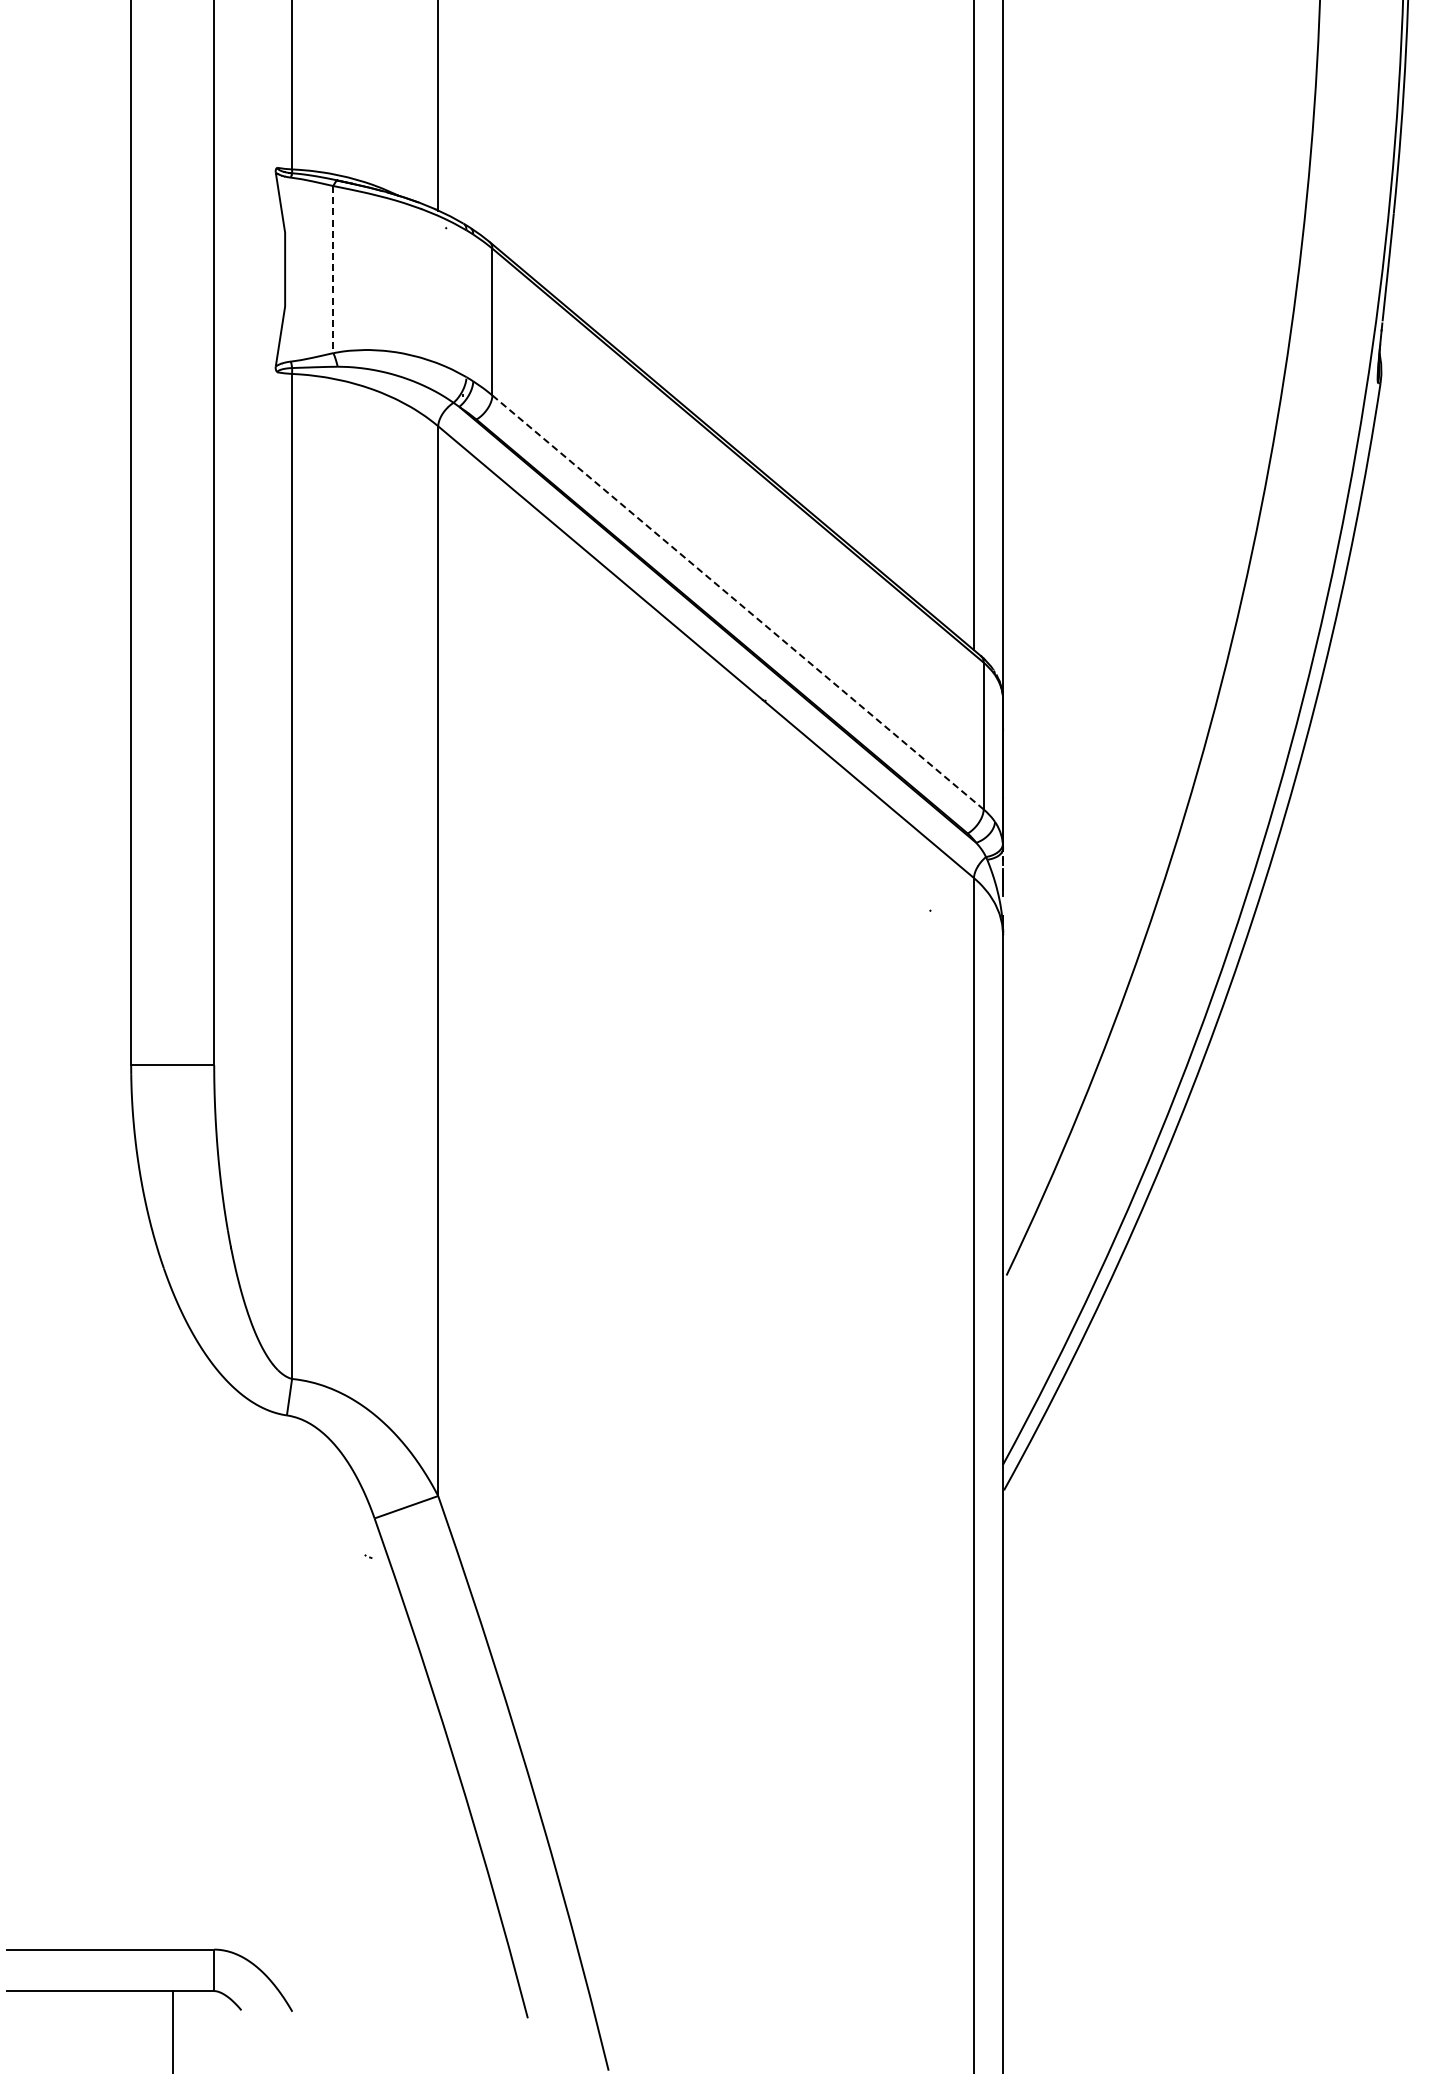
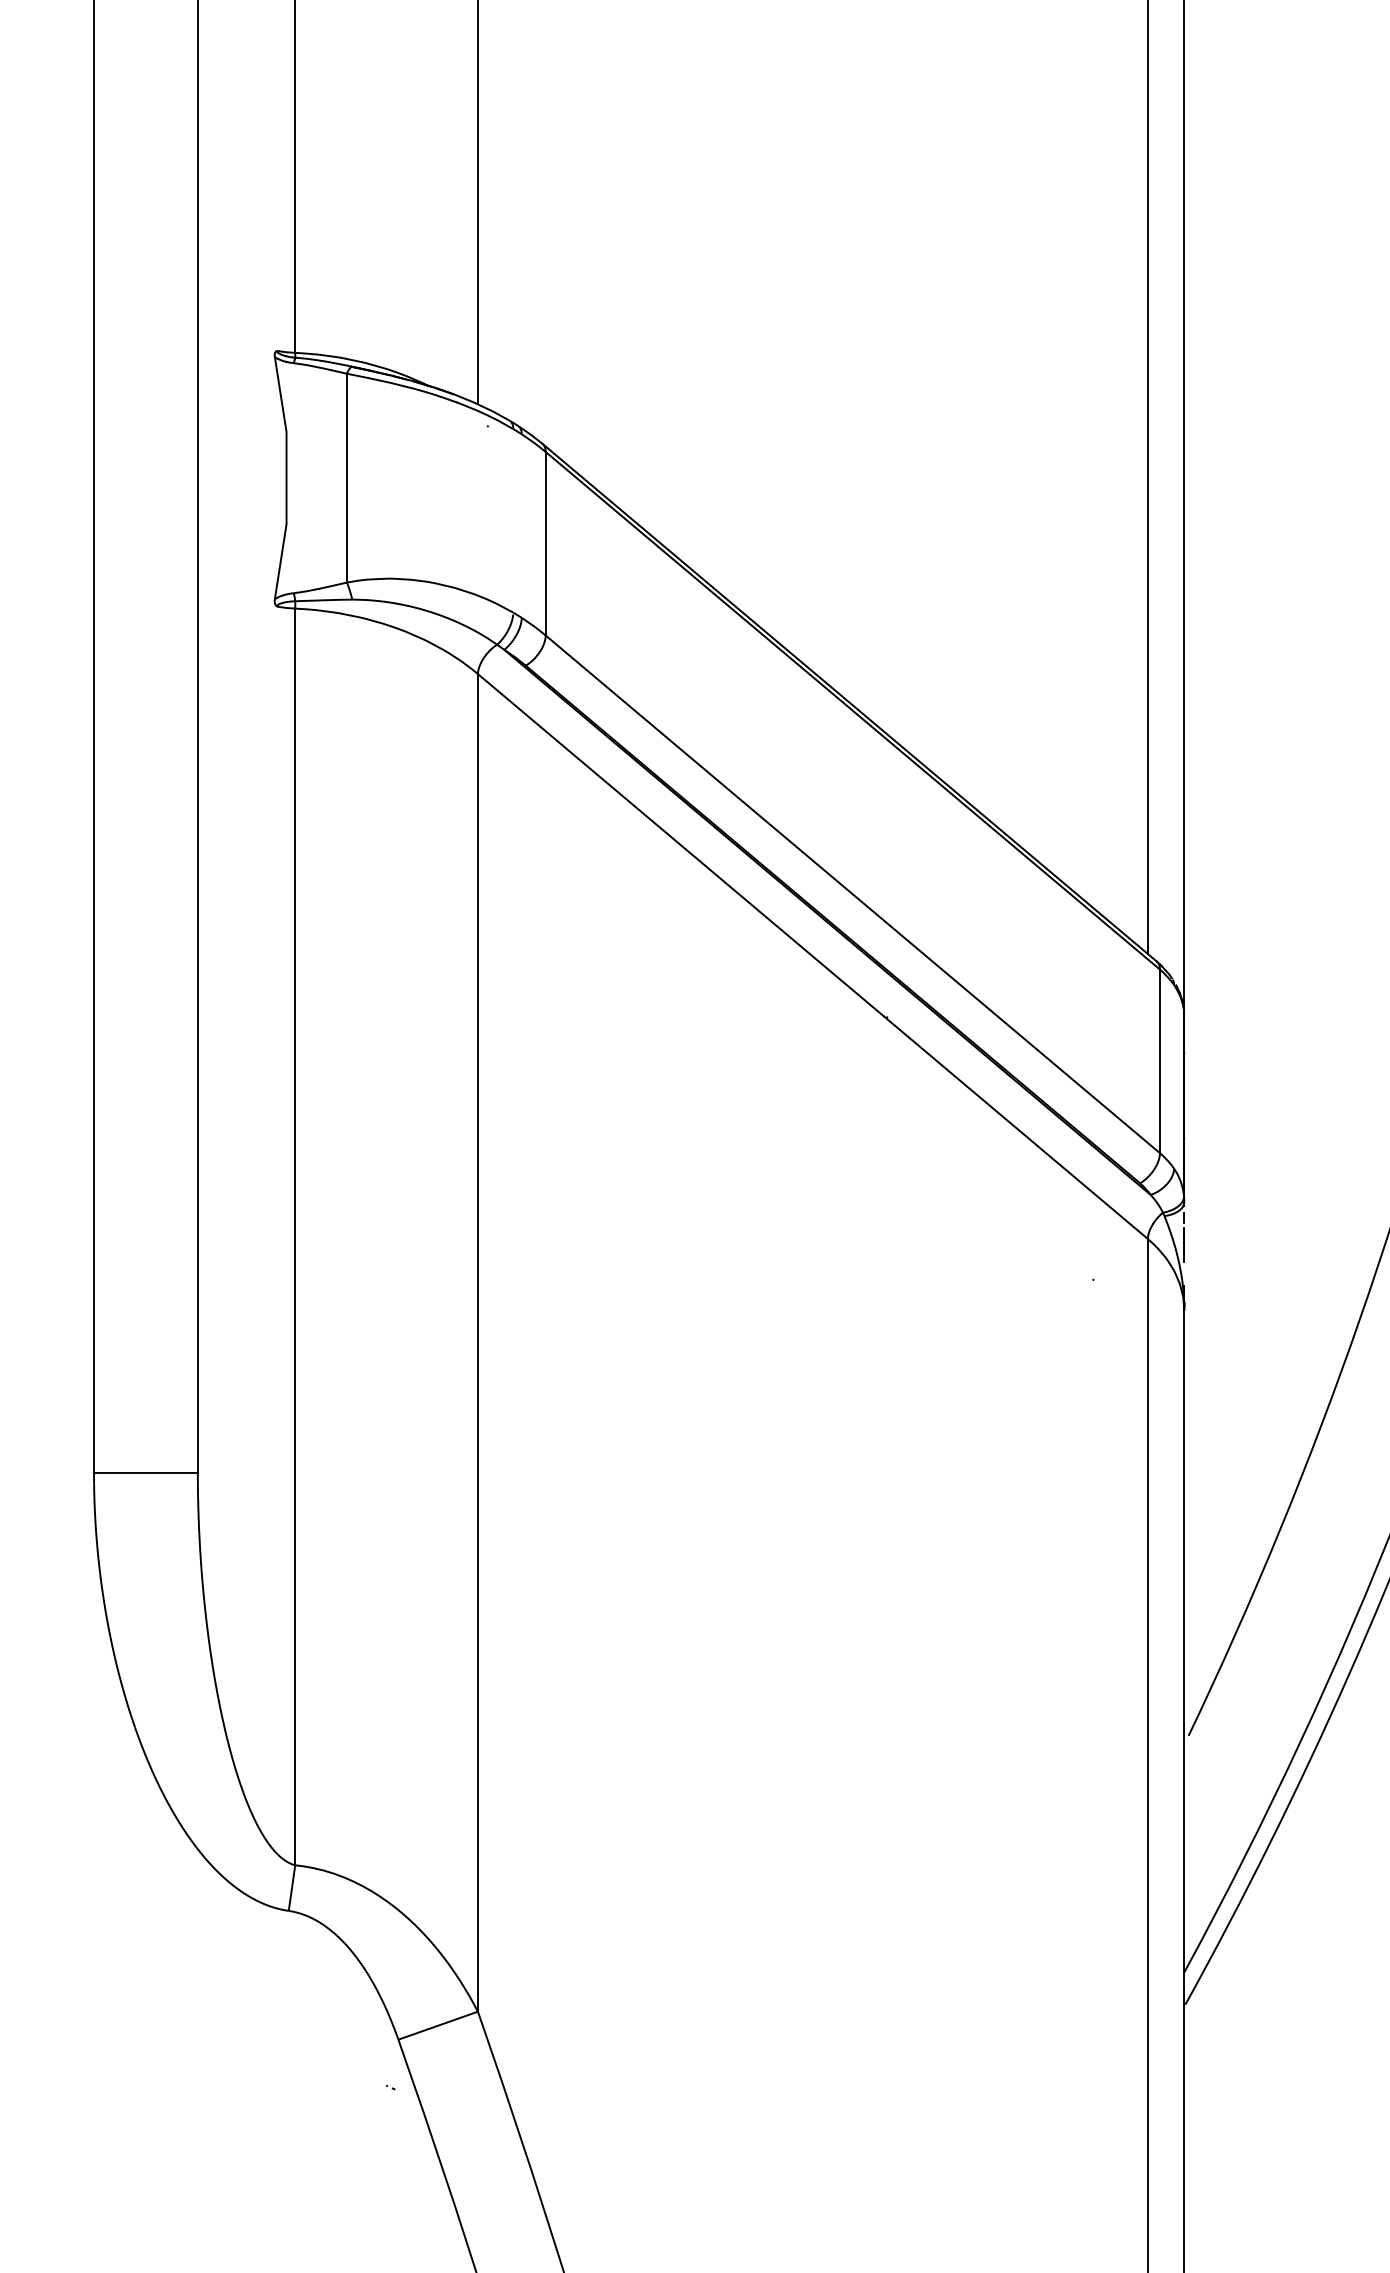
line: (333, 269) -> (347, 478), dashed -> solid
line: (738, 602) -> (853, 894), dashed -> solid

